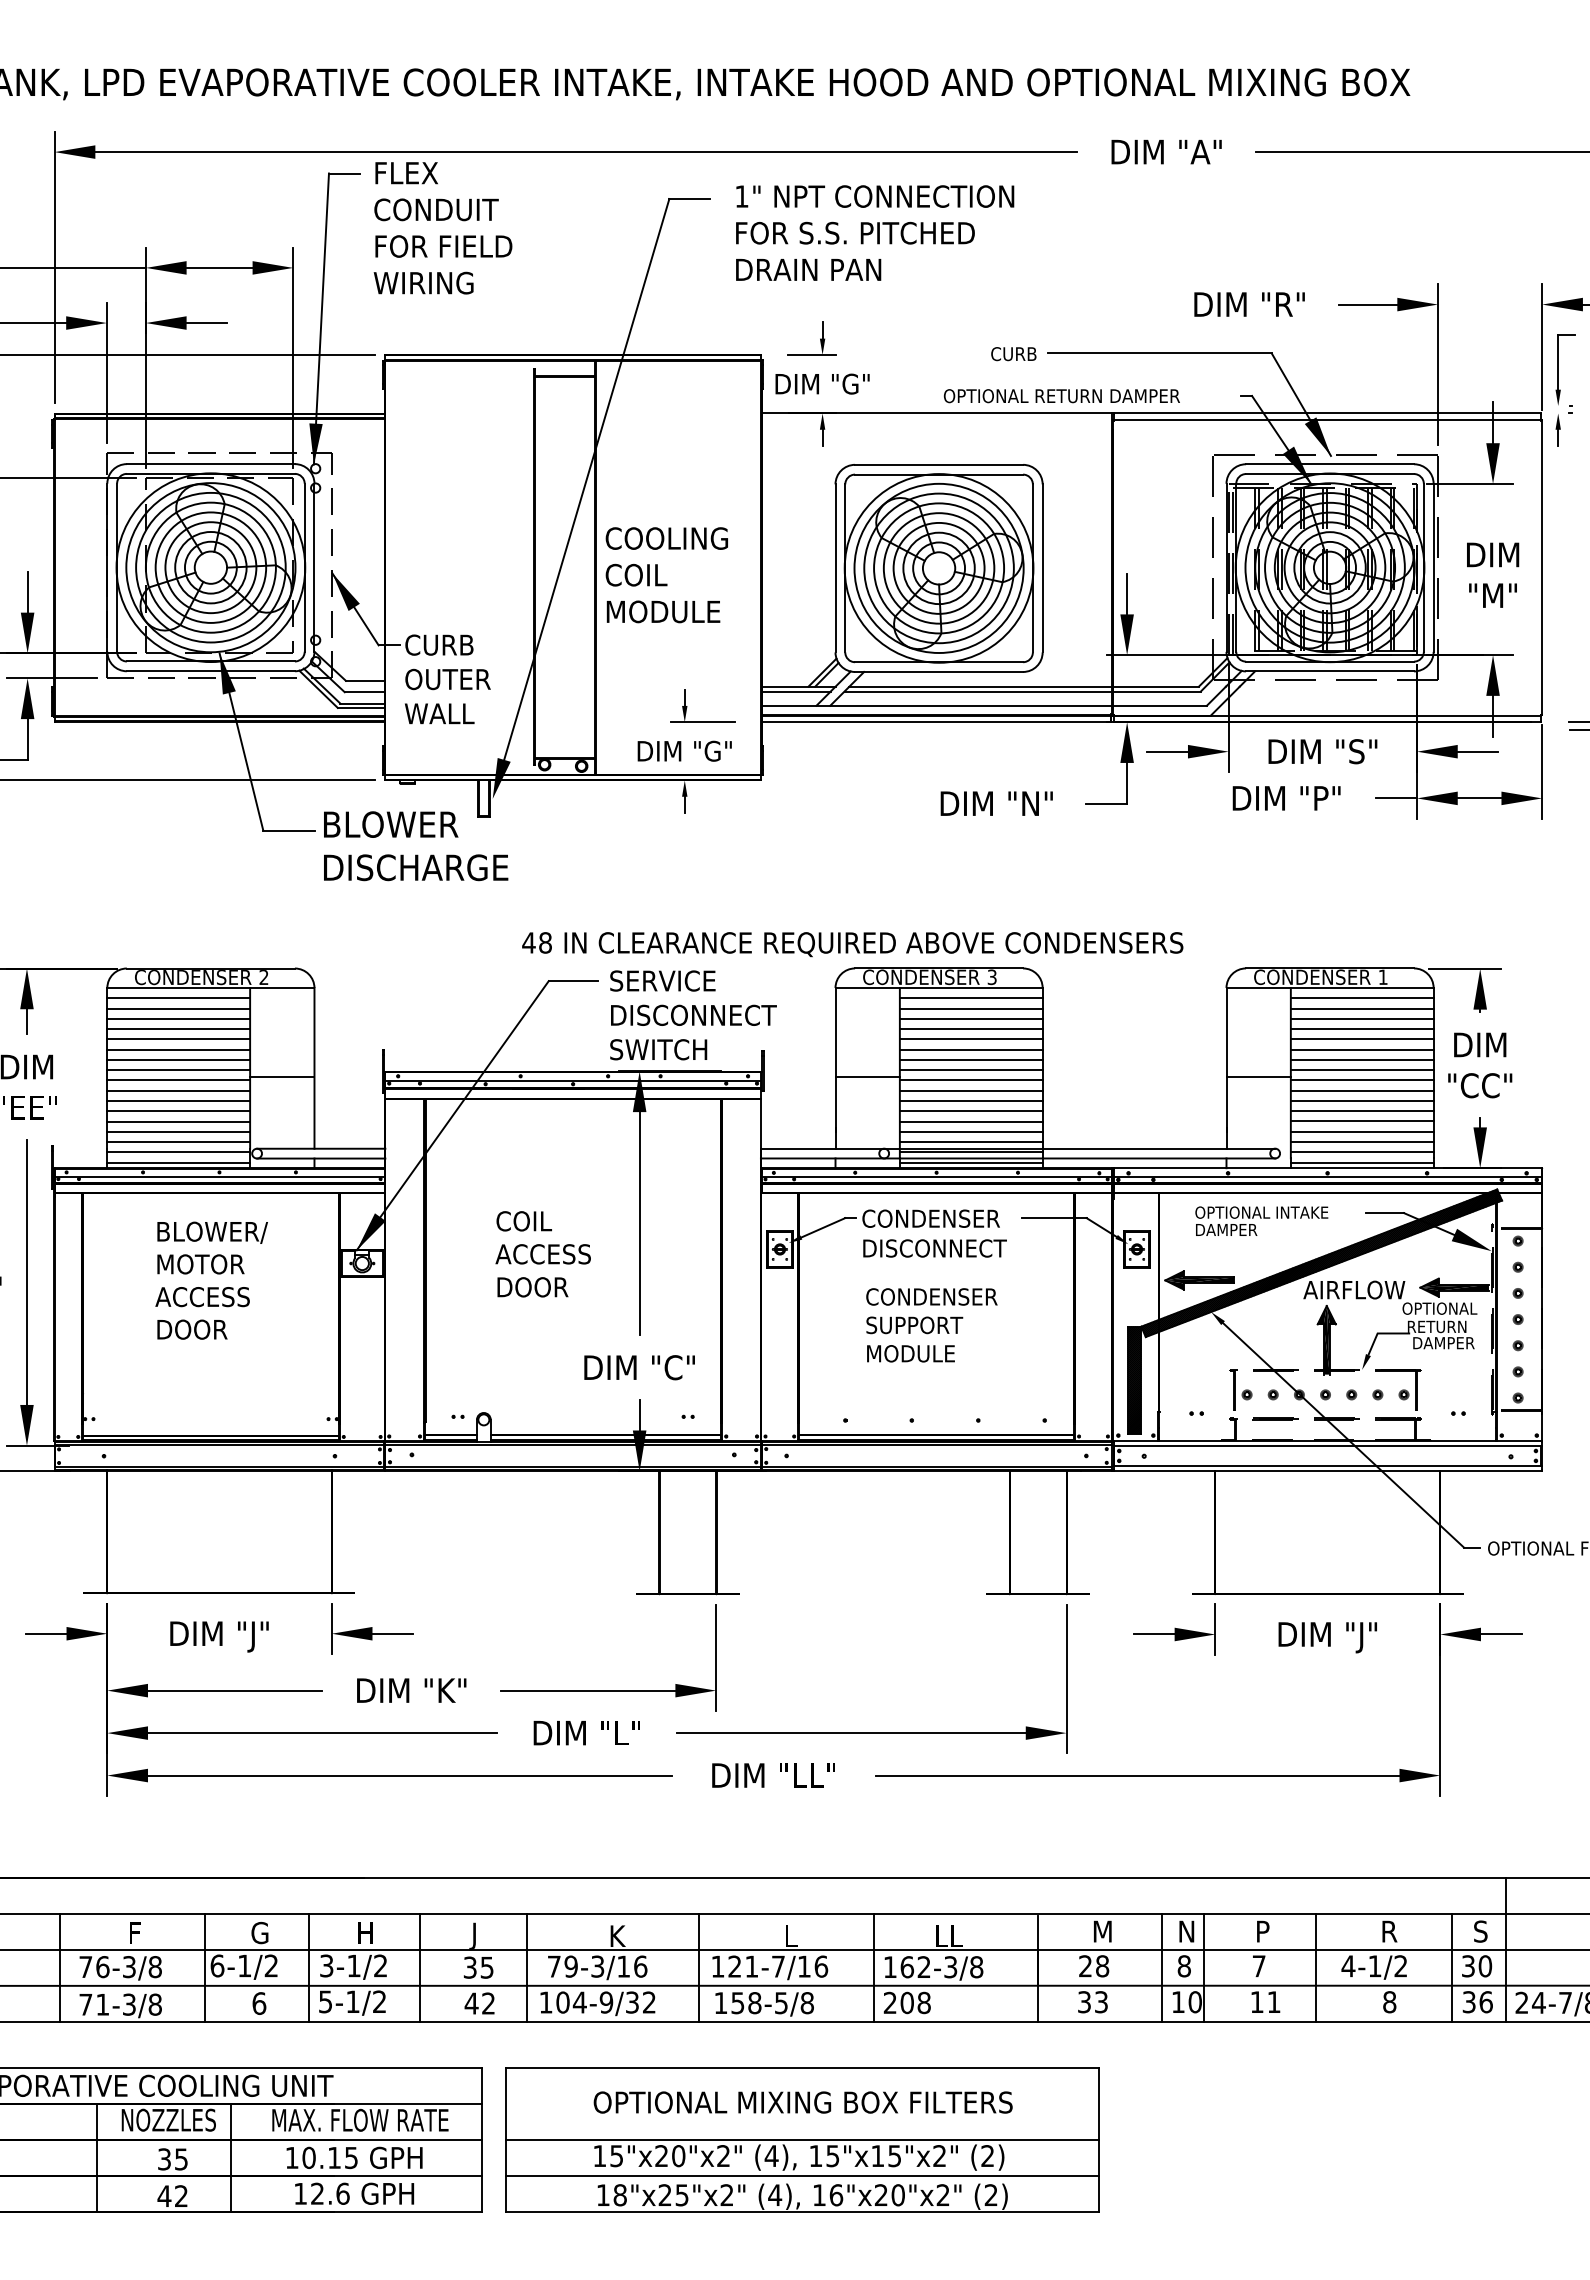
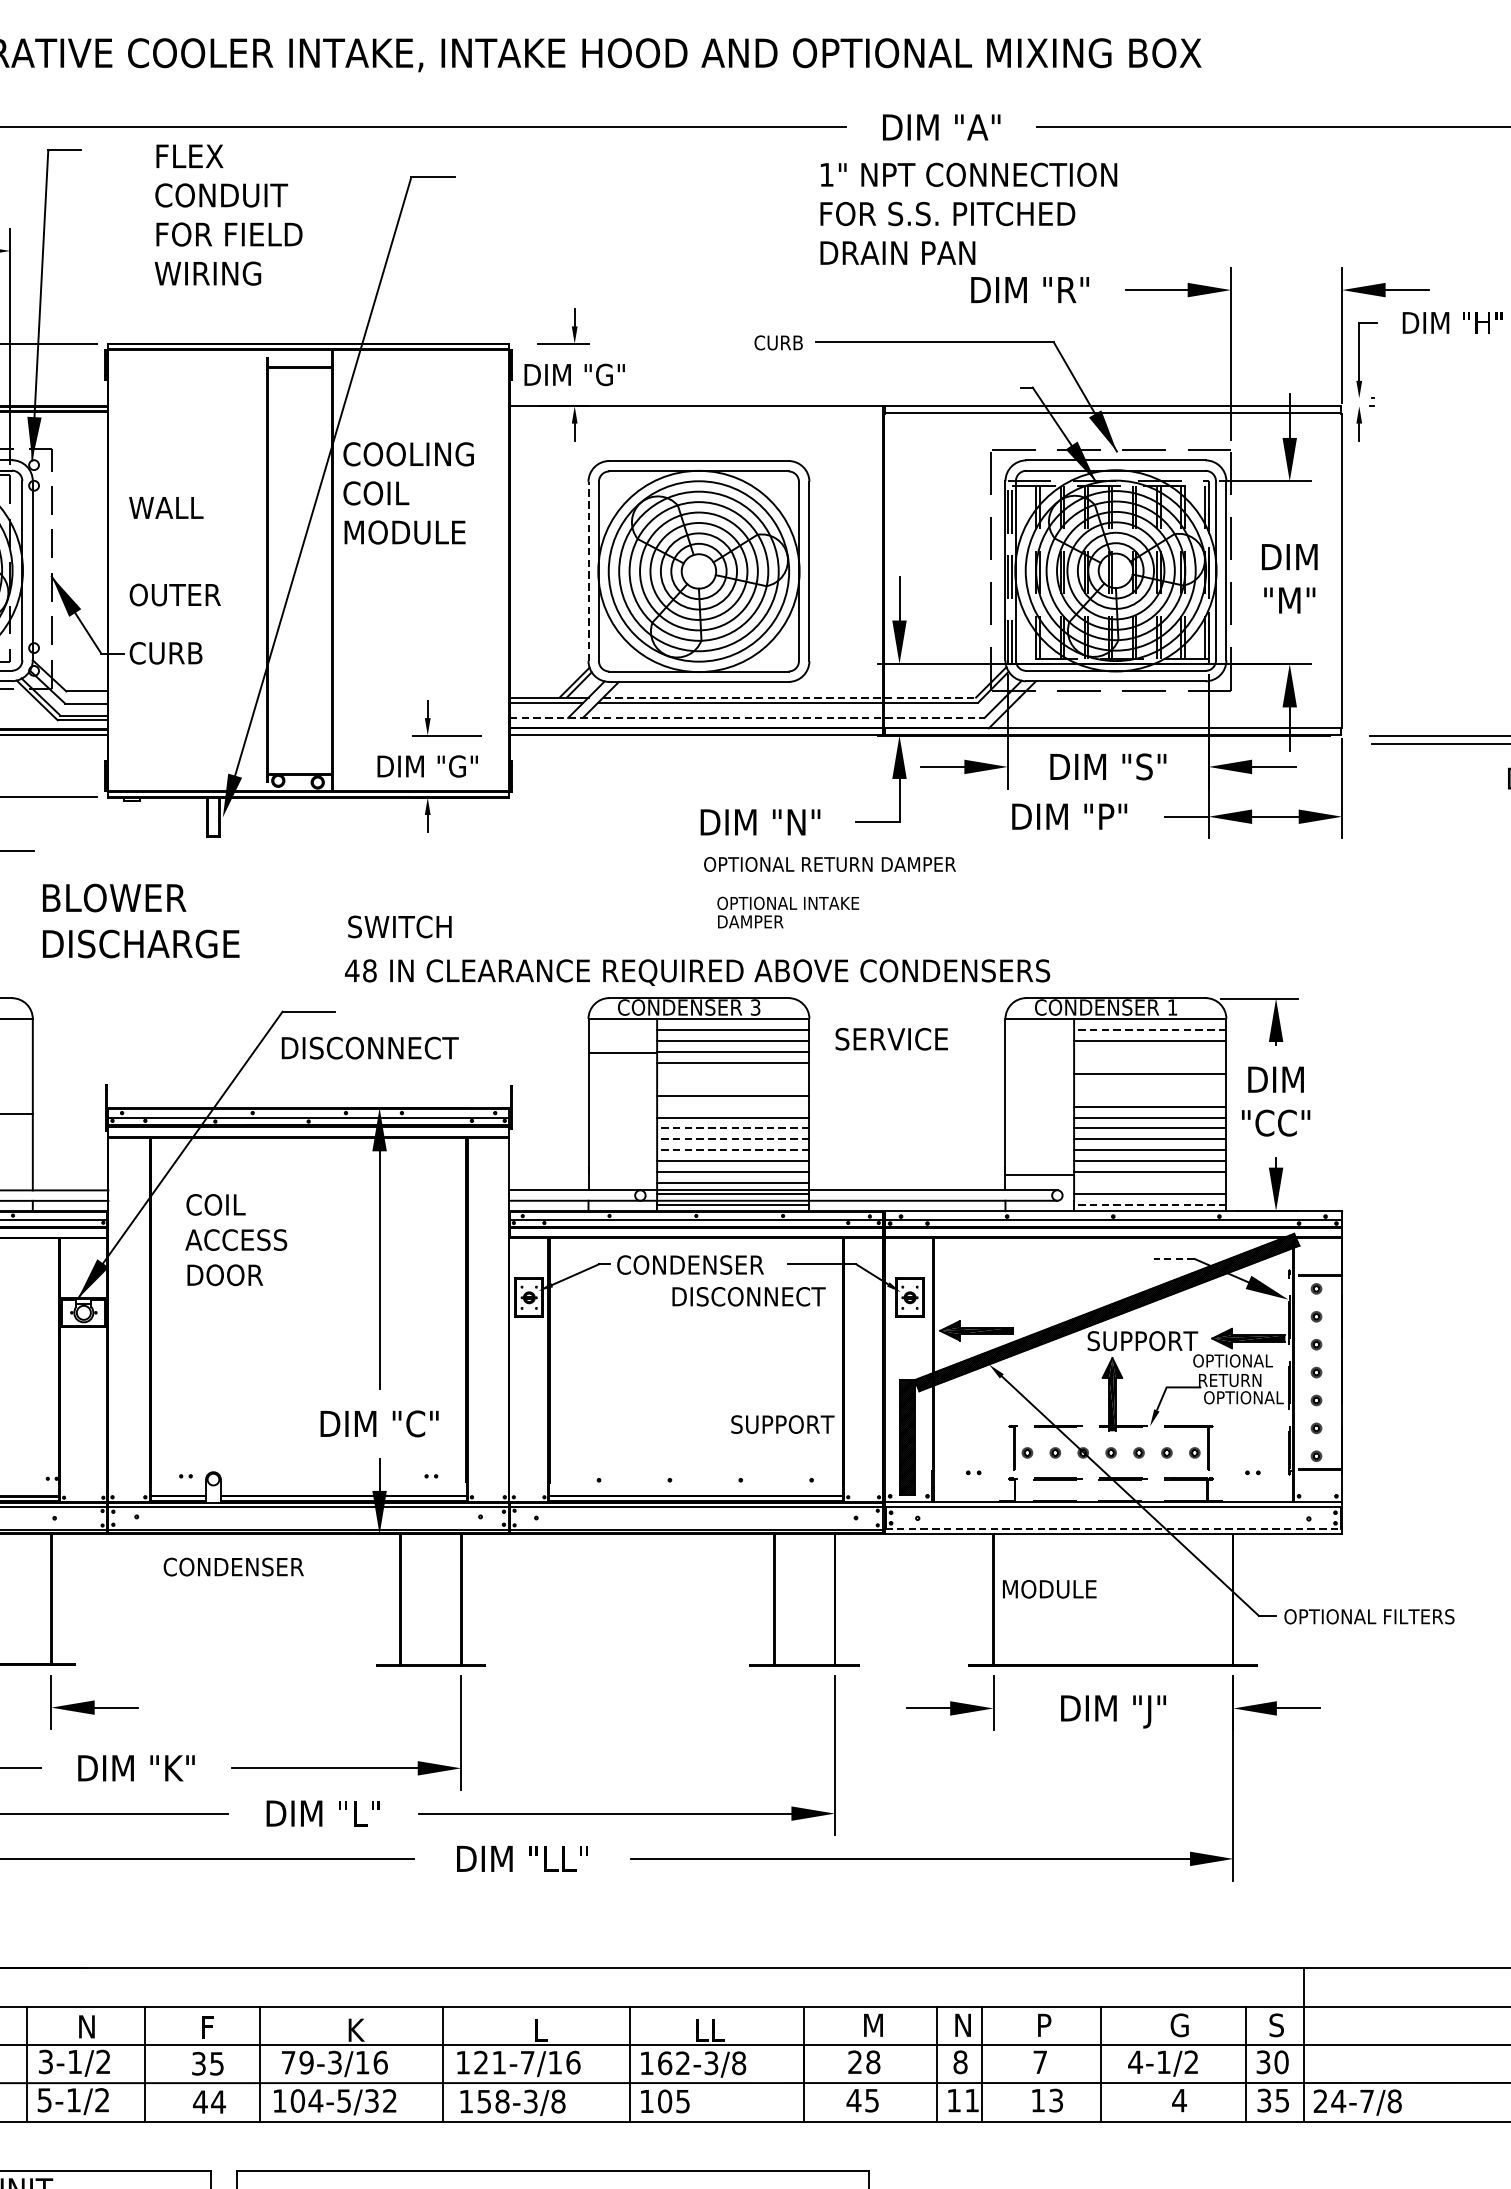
text: (442, 228) -> (228, 215), moved
text: (875, 232) -> (969, 213), moved
text: (1061, 396) -> (829, 864), moved
line: (835, 567) -> (588, 570), solid -> dashed
text: (666, 575) -> (408, 493), moved
text: (447, 679) -> (174, 595), moved
line: (1024, 686) -> (790, 697), solid -> dashed
line: (984, 705) -> (747, 717), solid -> dashed
text: (439, 713) -> (166, 507), moved
text: (416, 846) -> (141, 921), moved
text: (852, 944) -> (697, 972), moved
text: (662, 980) -> (891, 1038), moved
line: (1361, 998) -> (1149, 1030), solid -> dashed
text: (693, 1014) -> (369, 1047), moved
line: (1361, 1018) -> (1149, 1051), removed
line: (1361, 1029) -> (1149, 1063), removed
line: (970, 1039) -> (732, 1073), removed
text: (658, 1049) -> (399, 926), moved
line: (970, 1049) -> (732, 1084), removed
line: (1361, 1049) -> (1149, 1084), removed
line: (1361, 1059) -> (1149, 1095), removed
line: (970, 1070) -> (732, 1106), removed
line: (1258, 1076) -> (1039, 1174), moved
line: (867, 1077) -> (622, 1053), moved
line: (970, 1090) -> (732, 1128), solid -> dashed
line: (970, 1100) -> (732, 1138), solid -> dashed
line: (970, 1111) -> (732, 1150), solid -> dashed
line: (1361, 1142) -> (1149, 1183), removed
line: (1361, 1162) -> (1149, 1205), solid -> dashed
line: (1384, 1213) -> (1173, 1259), solid -> dashed
text: (1261, 1220) -> (787, 911), moved
text: (934, 1248) -> (748, 1296), moved
text: (542, 1254) -> (235, 1240), moved
text: (1355, 1289) -> (1143, 1340), AIRFLOW -> SUPPORT
text: (931, 1296) -> (233, 1566), moved
text: (914, 1325) -> (782, 1424), moved
text: (1449, 1343) -> (1243, 1398), DAMPER -> OPTIONAL
text: (910, 1353) -> (1049, 1589), moved
line: (1327, 1466) -> (1113, 1529), solid -> dashed
text: (1389, 1931) -> (1179, 2025), R -> G
text: (364, 1932) -> (86, 2026), H -> N
text: (476, 1935) -> (205, 2029), J -> F
text: (606, 2002) -> (344, 2100), 104-9/32 -> 104-5/32
text: (781, 2002) -> (530, 2100), 158-5/8 -> 158-3/8
text: (906, 2002) -> (664, 2100), 208 -> 105
text: (1092, 2002) -> (862, 2100), 33 -> 45
text: (1194, 2002) -> (971, 2100), 10 -> 11
text: (1273, 2002) -> (1055, 2100), 11 -> 13
text: (1389, 2002) -> (1179, 2100), 8 -> 4
text: (1485, 2002) -> (1281, 2100), 36 -> 35
text: (488, 2003) -> (218, 2101), 42 -> 44

